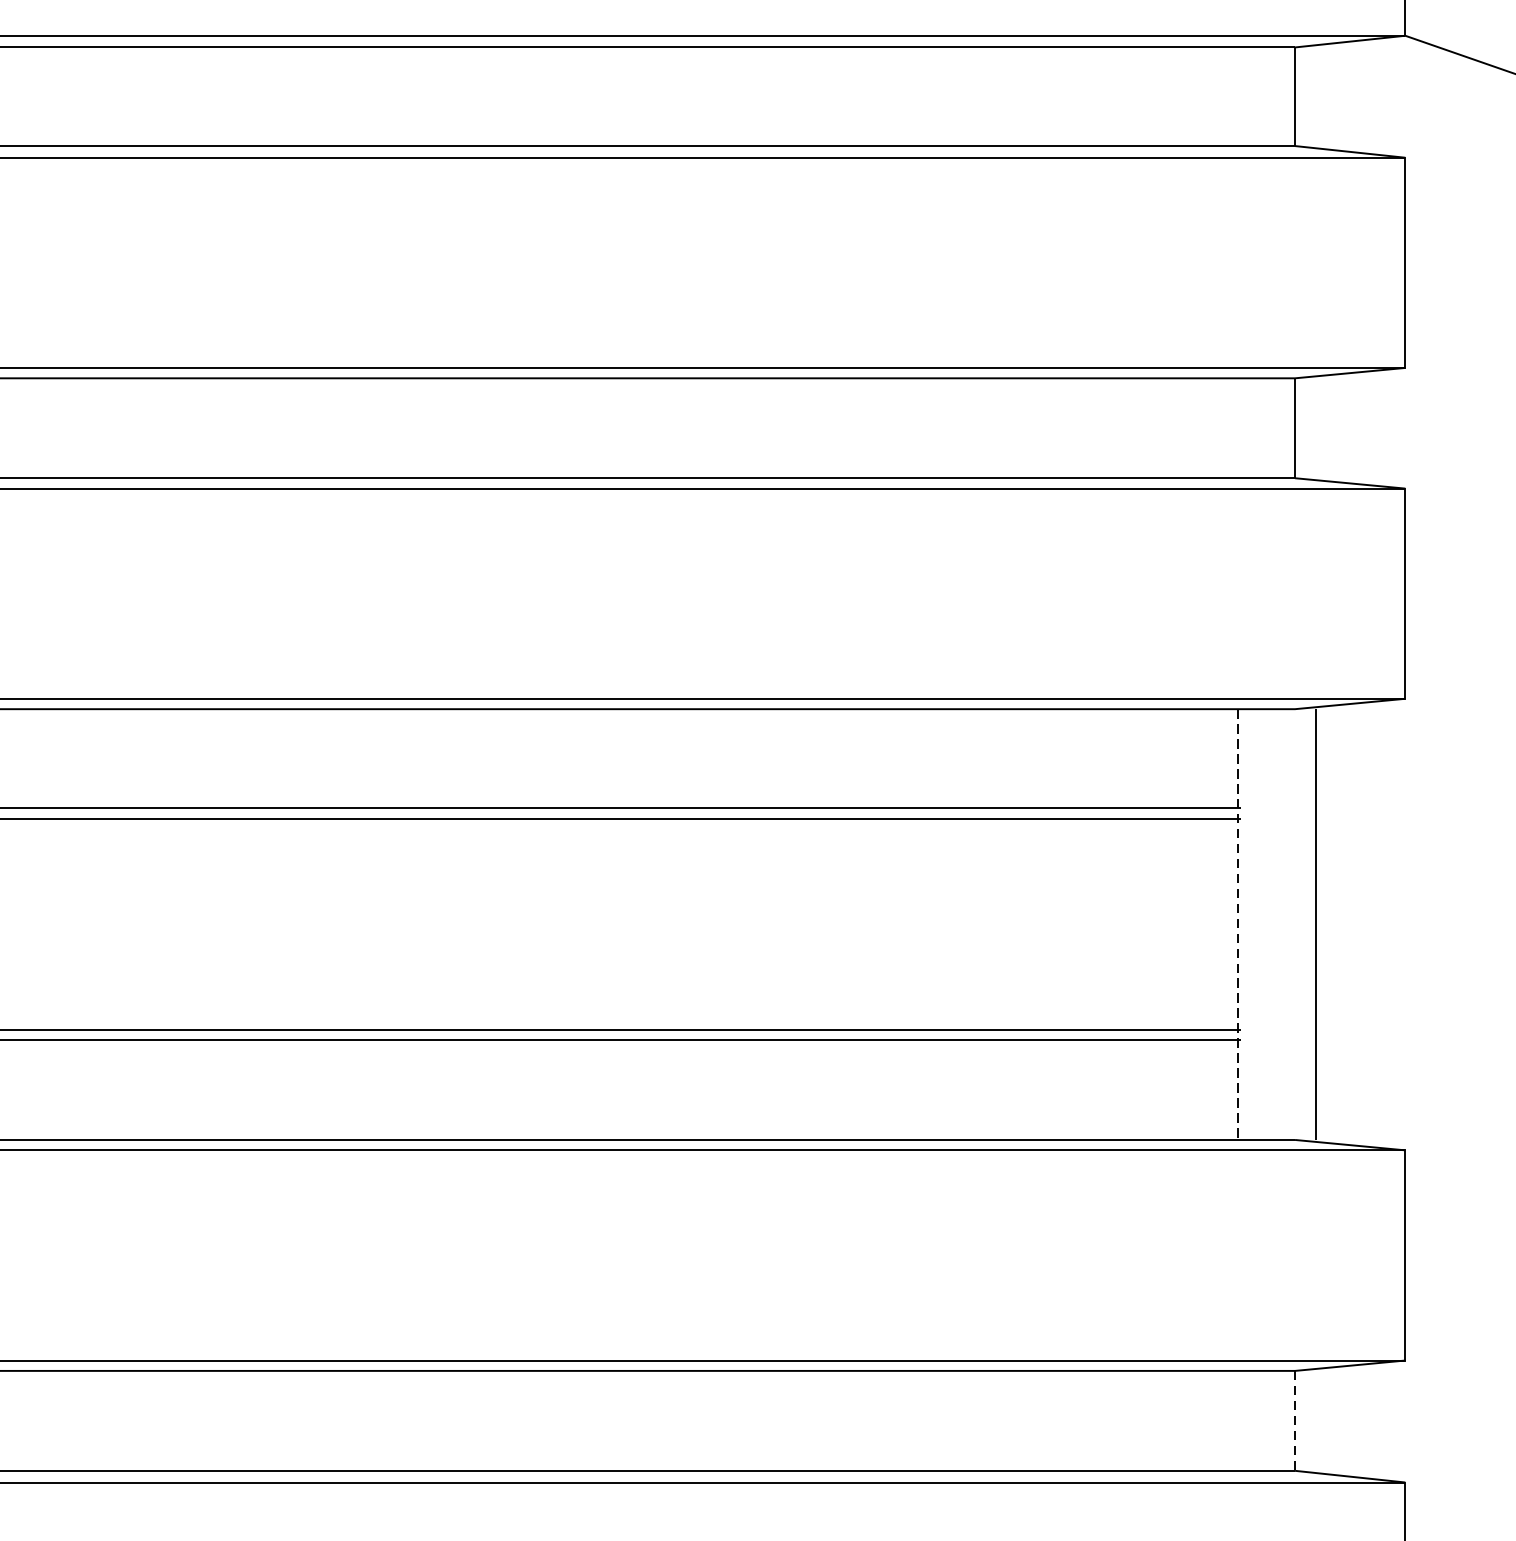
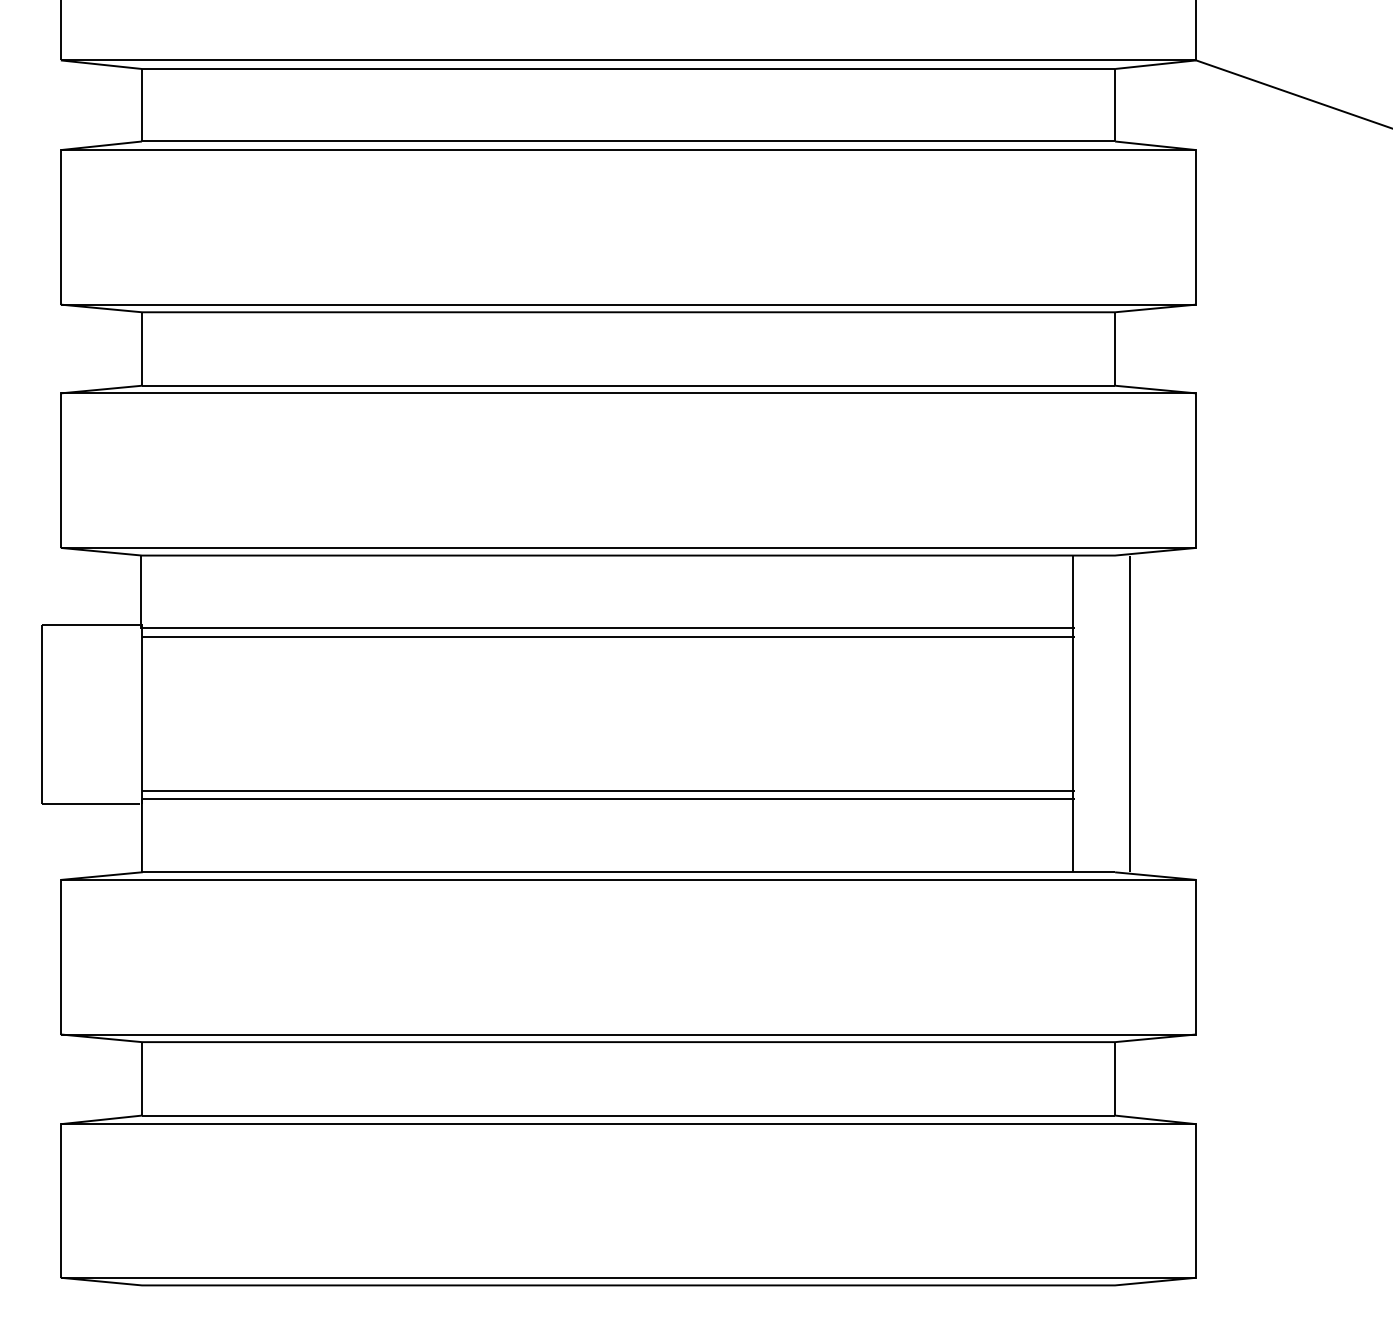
line: (1238, 925) -> (1073, 714), dashed -> solid
line: (1295, 1420) -> (1115, 1078), dashed -> solid

